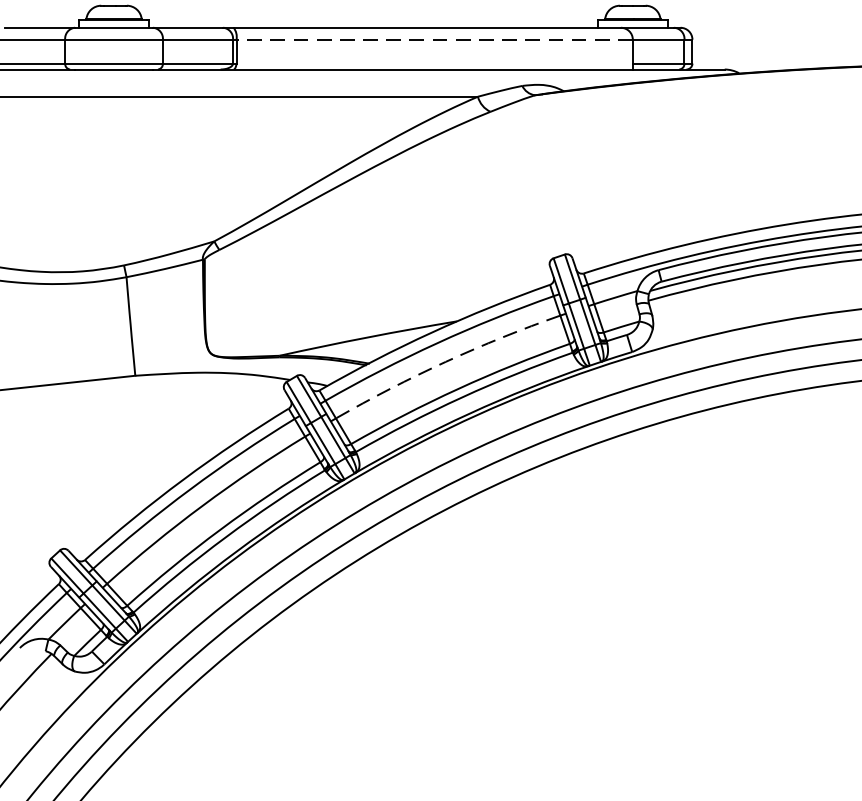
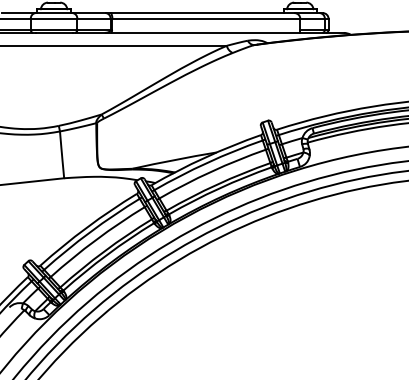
line: (433, 39) -> (205, 18), dashed -> solid
arc: (445, 361) -> (211, 171), dashed -> solid

